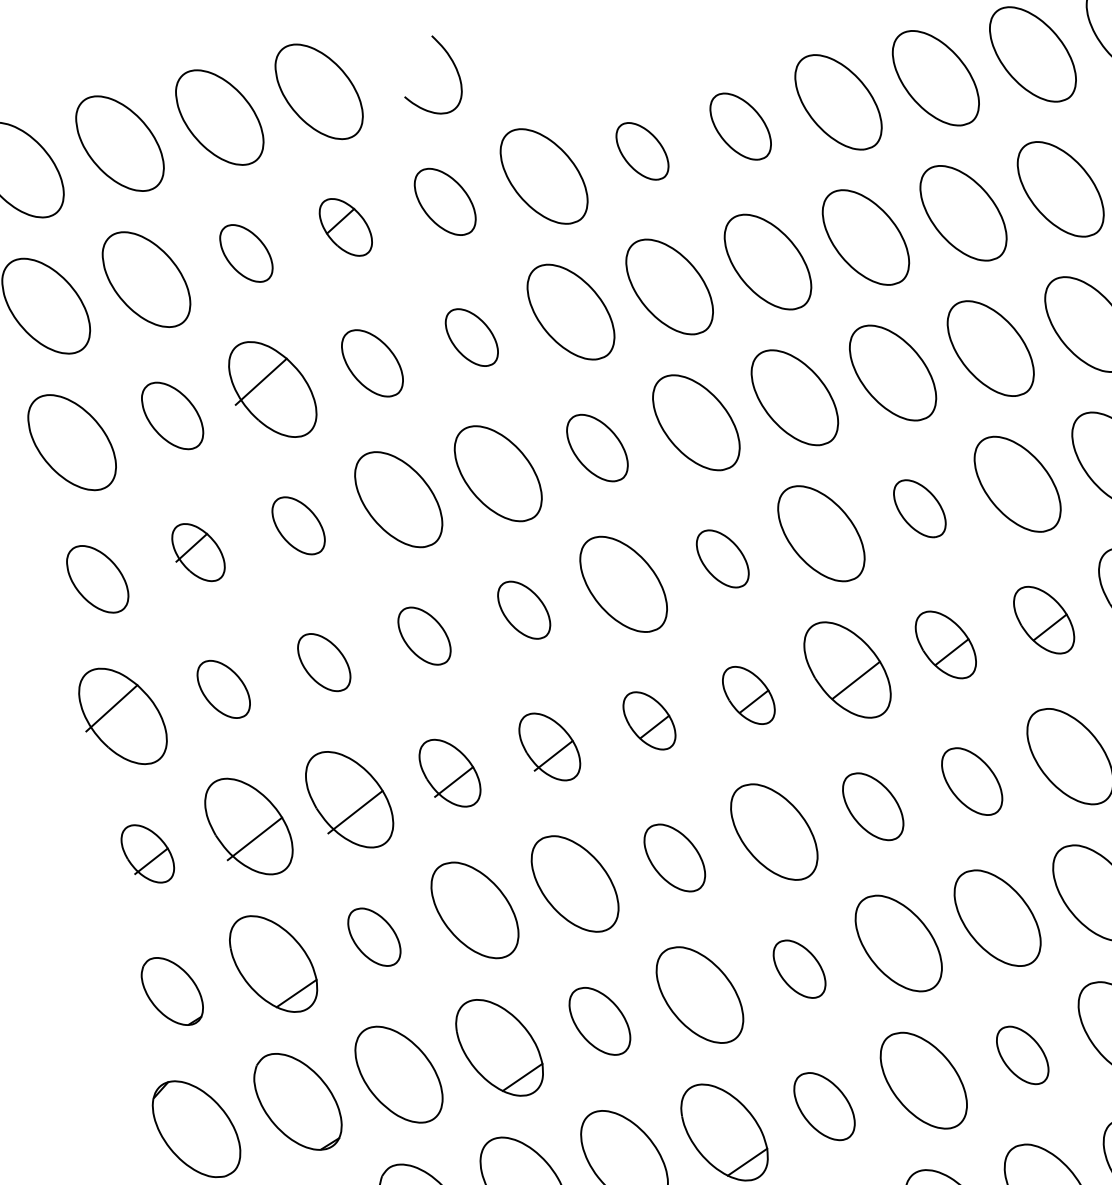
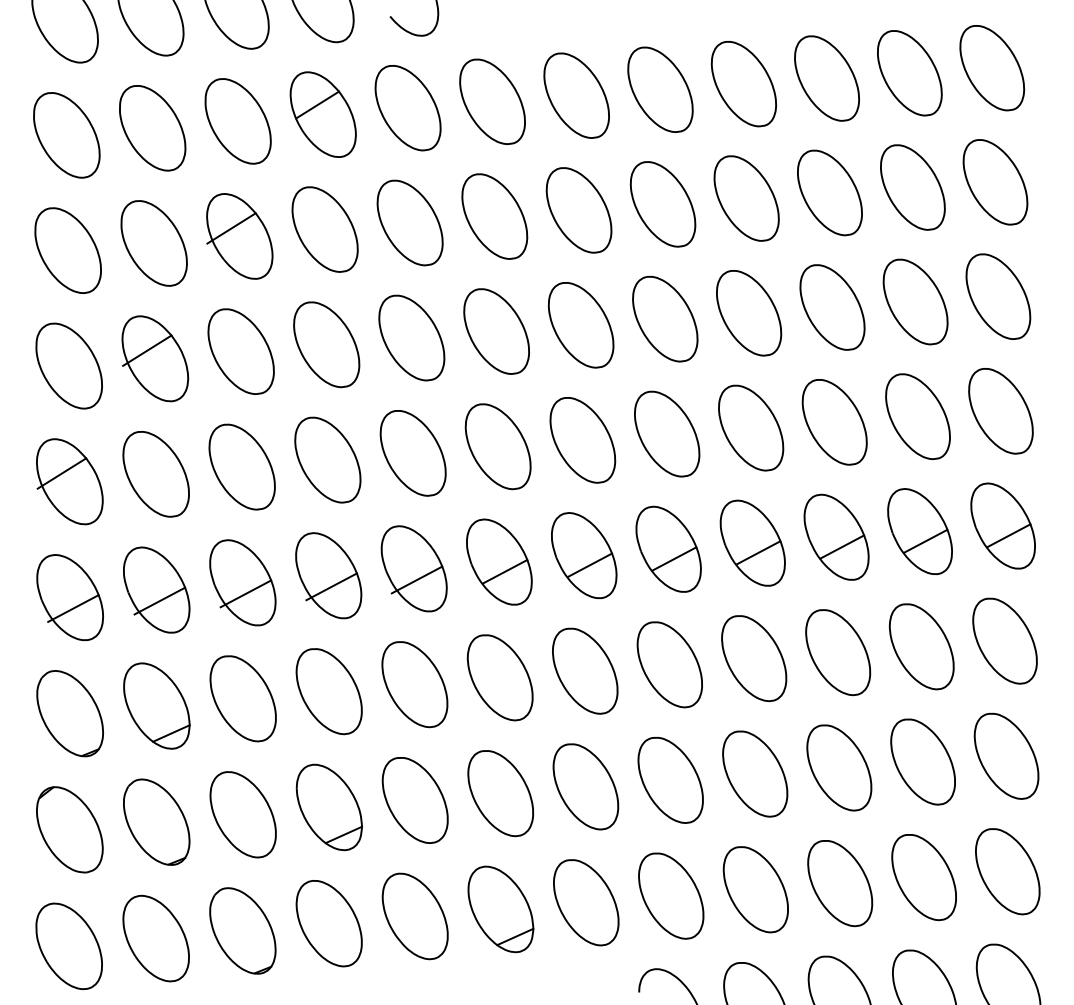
part: (740, 126) -> (660, 89), size x1.43
part: (642, 151) -> (576, 95), size x1.67
part: (444, 202) -> (407, 108), size x1.43
part: (345, 227) -> (322, 114), size x1.67
part: (245, 253) -> (237, 121), size x1.67
part: (471, 337) -> (409, 222), size x1.67
part: (371, 363) -> (324, 229), size x1.43
part: (171, 416) -> (153, 243), size x1.43
part: (597, 448) -> (496, 331), size x1.43
part: (920, 508) -> (751, 427), size x1.67
part: (297, 525) -> (240, 351), size x1.67
part: (198, 552) -> (155, 358), size x1.67
part: (722, 559) -> (582, 440), size x1.67
part: (96, 578) -> (68, 365), size x1.43
part: (523, 610) -> (412, 453), size x1.67
part: (1043, 619) -> (836, 536), size x1.43
part: (423, 635) -> (327, 459), size x1.67
part: (945, 644) -> (752, 542), size x1.43
part: (323, 662) -> (241, 466), size x1.67
part: (223, 689) -> (155, 474), size x1.67
part: (748, 695) -> (584, 555), size x1.67
part: (649, 720) -> (499, 561), size x1.67
part: (548, 746) -> (413, 568), size x1.43
part: (449, 772) -> (328, 575), size x1.43
part: (972, 781) -> (754, 658), size x1.43
part: (872, 806) -> (669, 664), size x1.43
part: (147, 853) -> (69, 597), size x1.67
part: (673, 857) -> (499, 677), size x1.43
part: (373, 936) -> (242, 698), size x1.67
part: (798, 968) -> (585, 786), size x1.67
part: (171, 991) -> (69, 713), size x1.43
part: (599, 1021) -> (414, 800), size x1.43
part: (1022, 1055) -> (755, 889), size x1.67
part: (824, 1106) -> (586, 902), size x1.43

